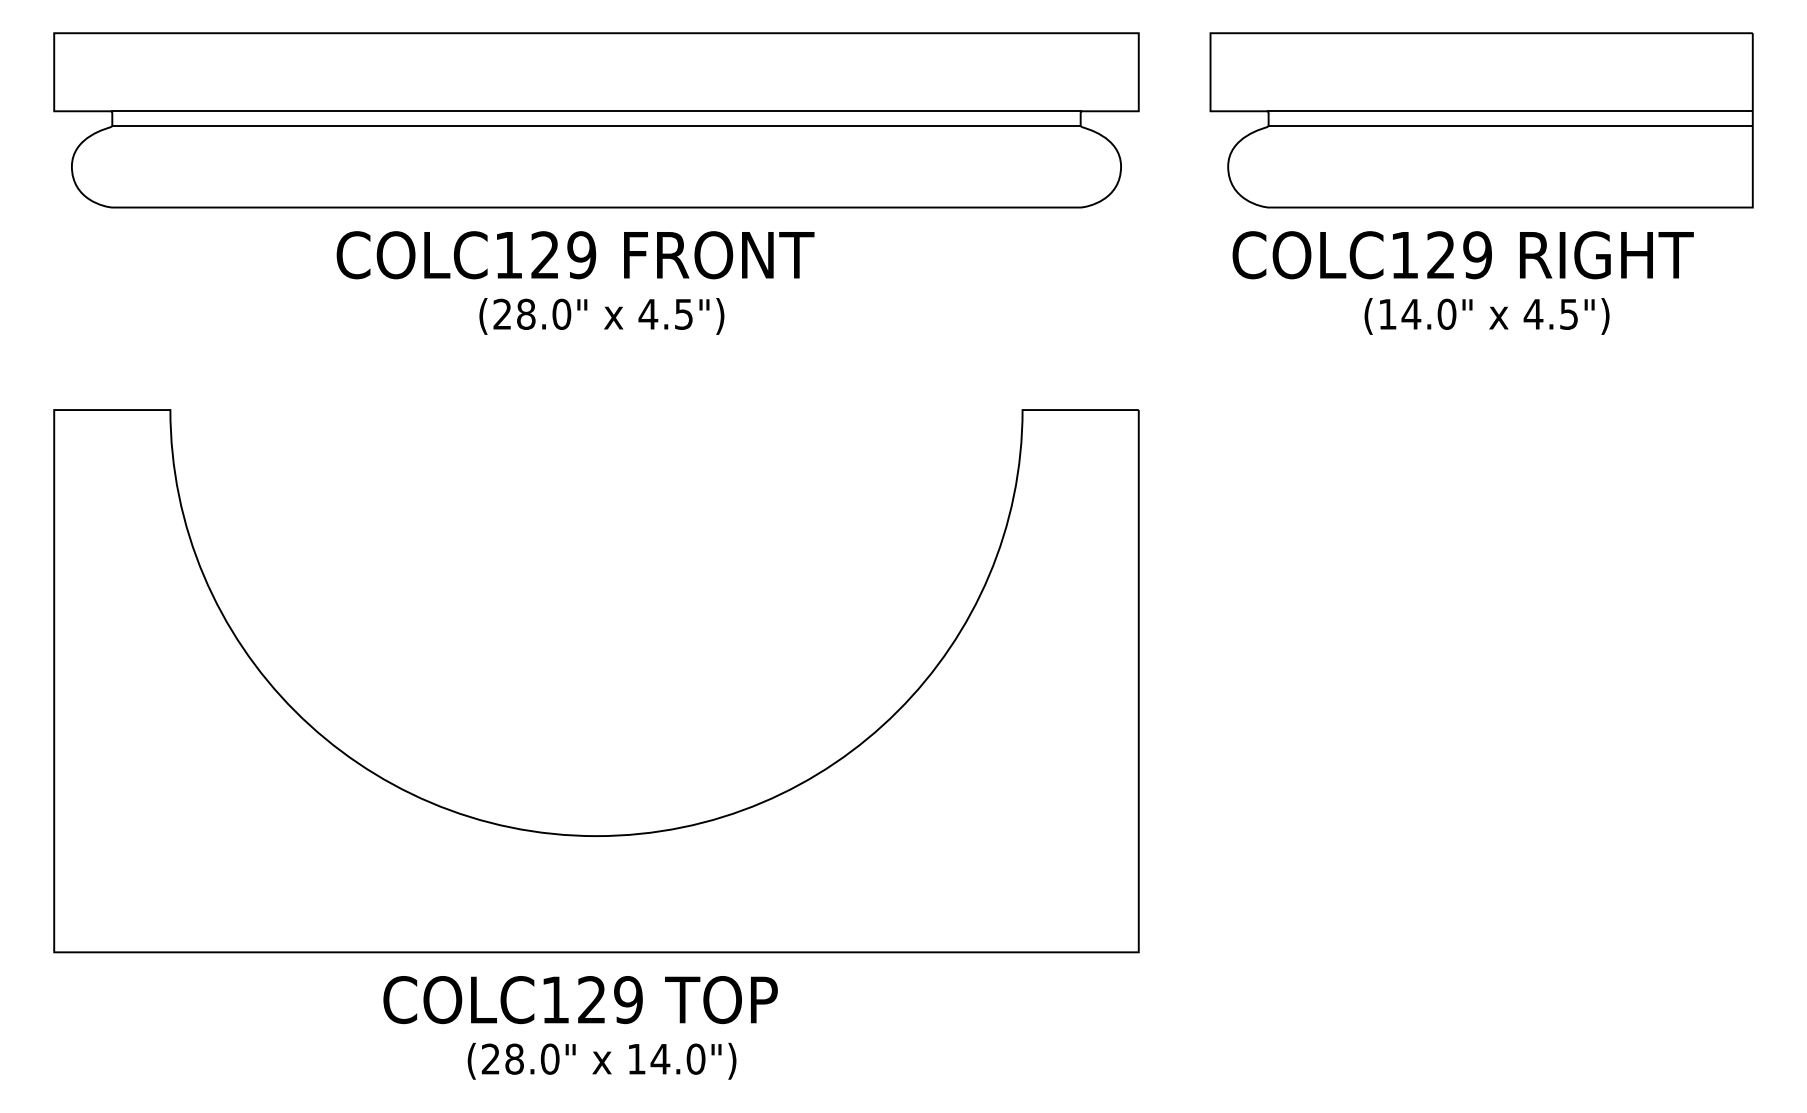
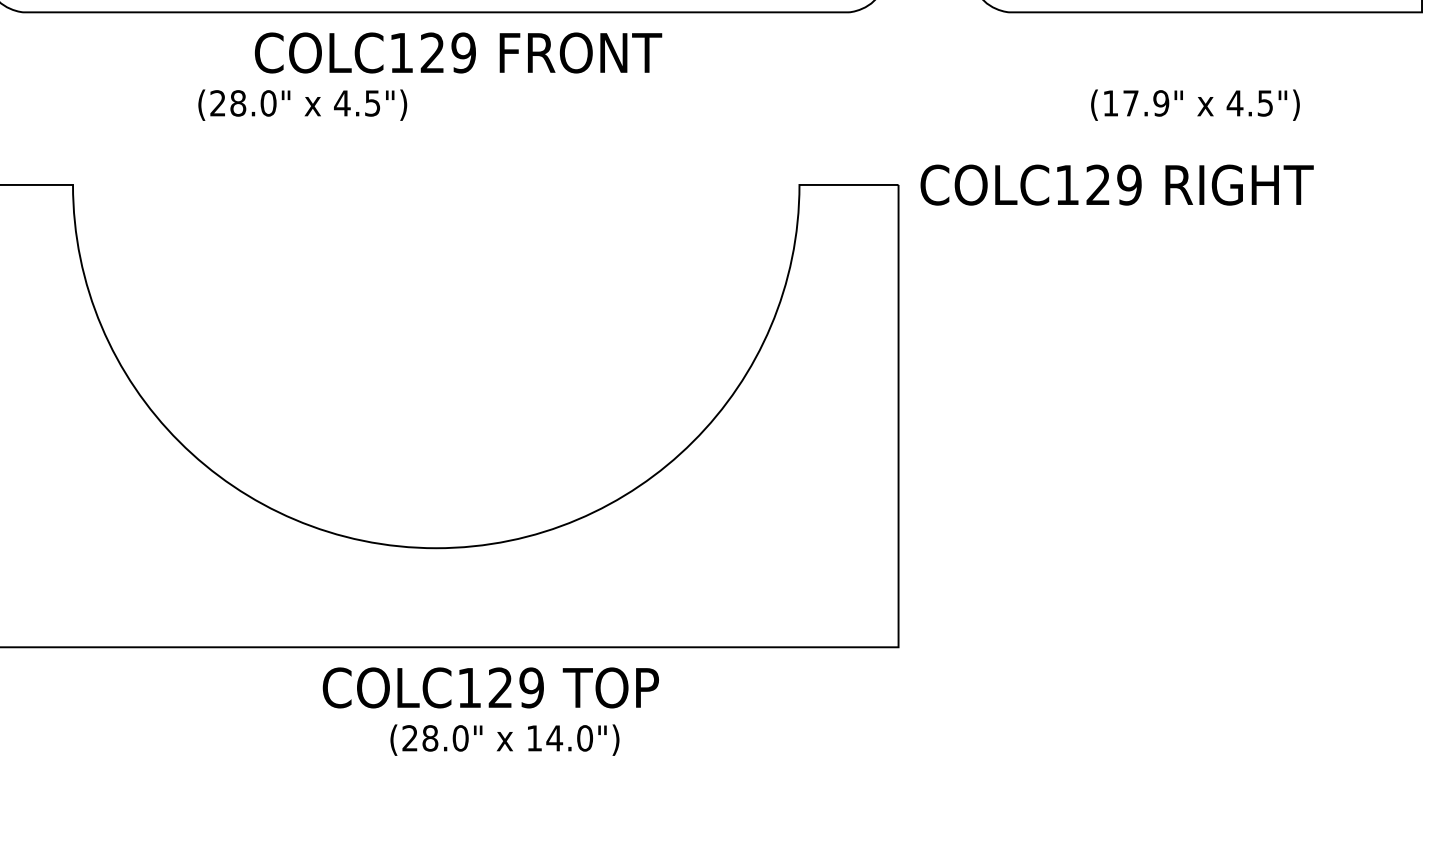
text: (575, 255) -> (458, 53), moved
text: (1462, 255) -> (1116, 185), moved
text: (1428, 314) -> (1145, 103), (14.0" -> (17.9"
text: (601, 316) -> (302, 105), moved
text: (580, 1000) -> (490, 688), moved
text: (601, 1060) -> (504, 739), moved

